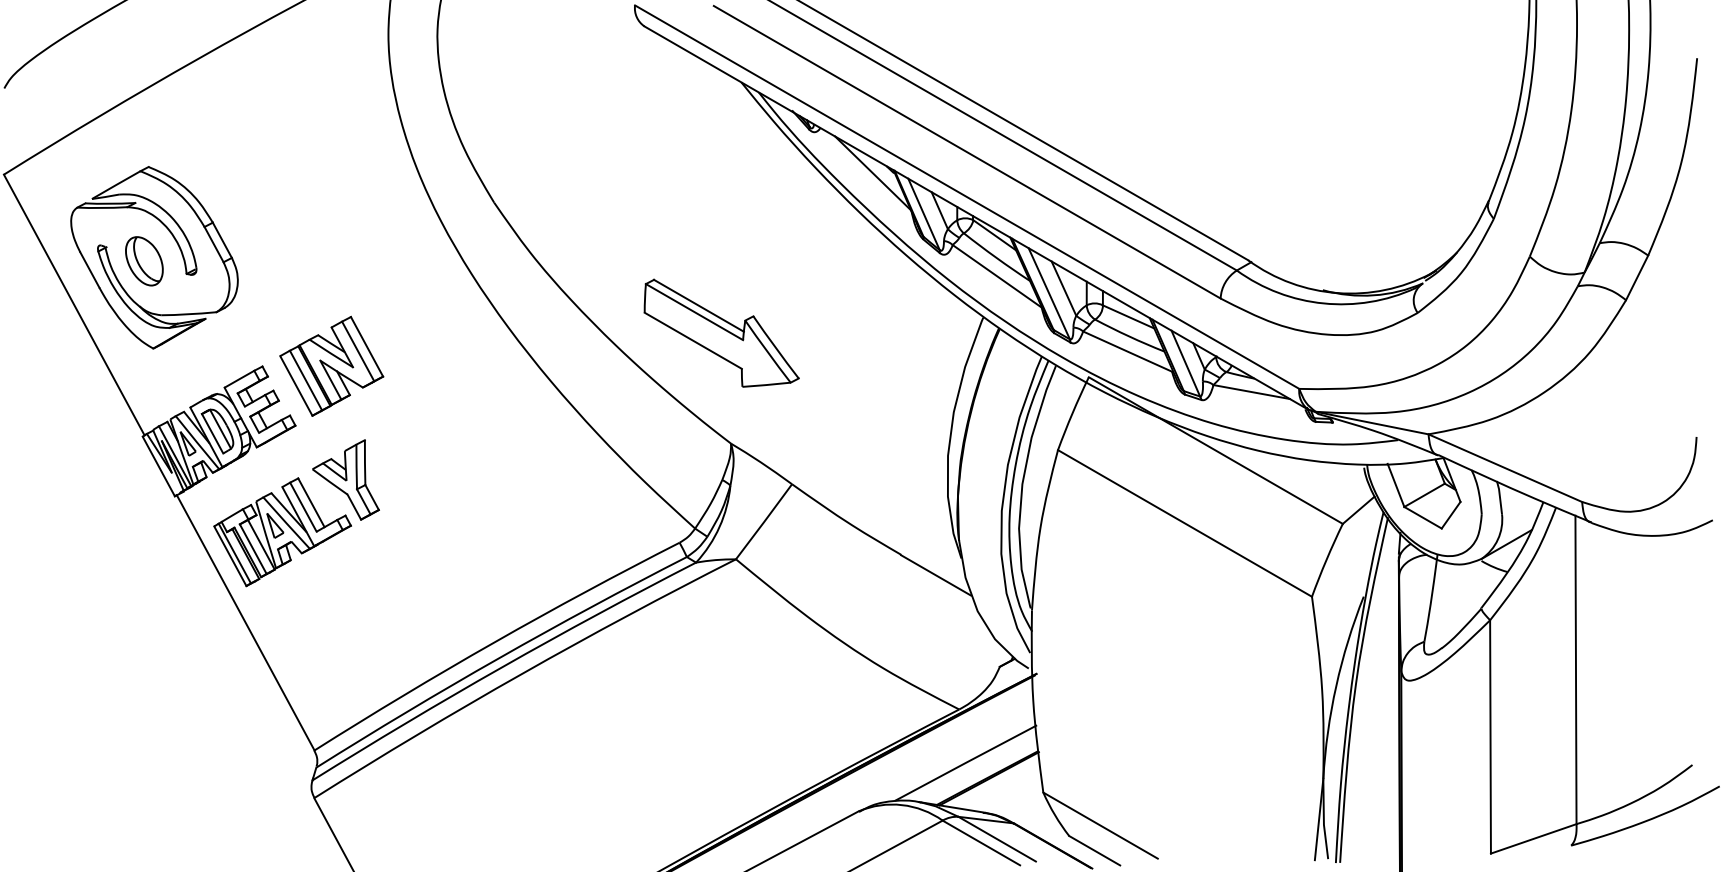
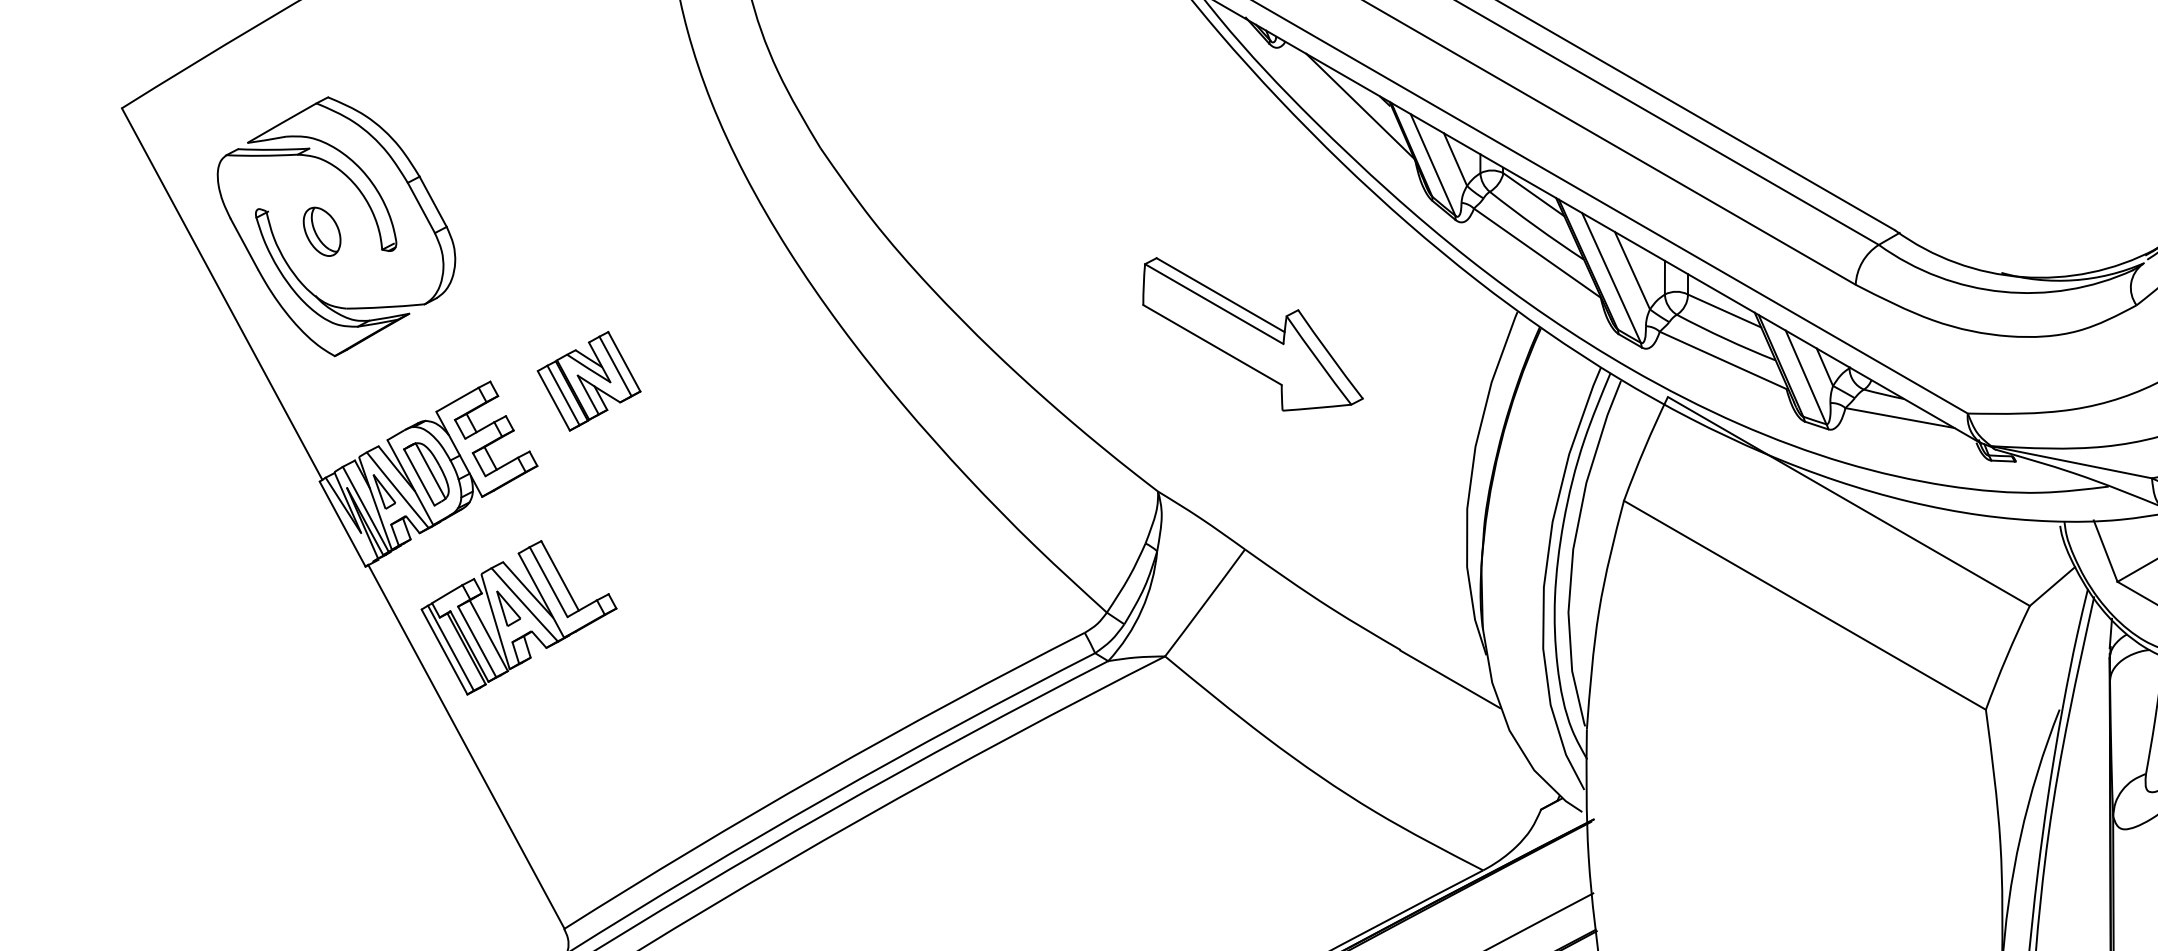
part: (144, 261) -> (322, 232), size x0.7
part: (721, 332) -> (1252, 333), moved
part: (331, 365) -> (588, 380), size x0.7
part: (345, 479) -> (608, 542), removed

